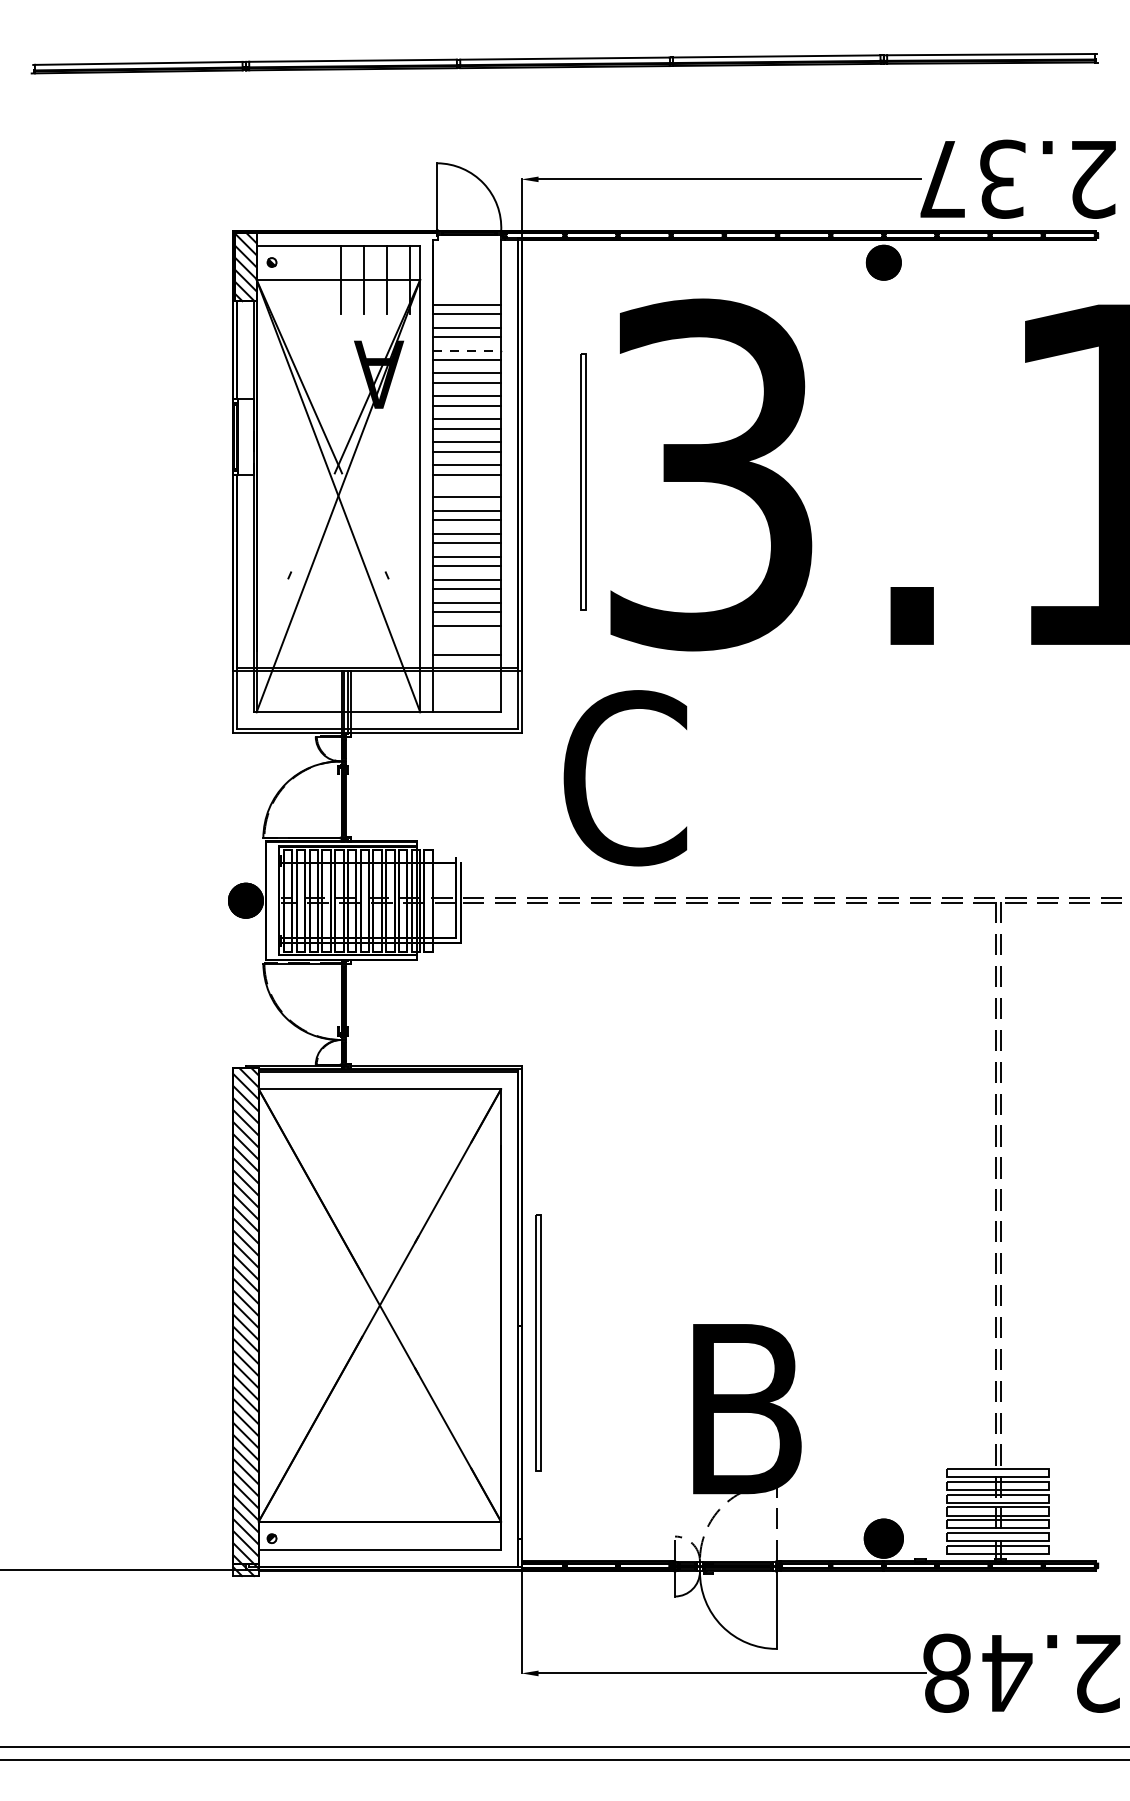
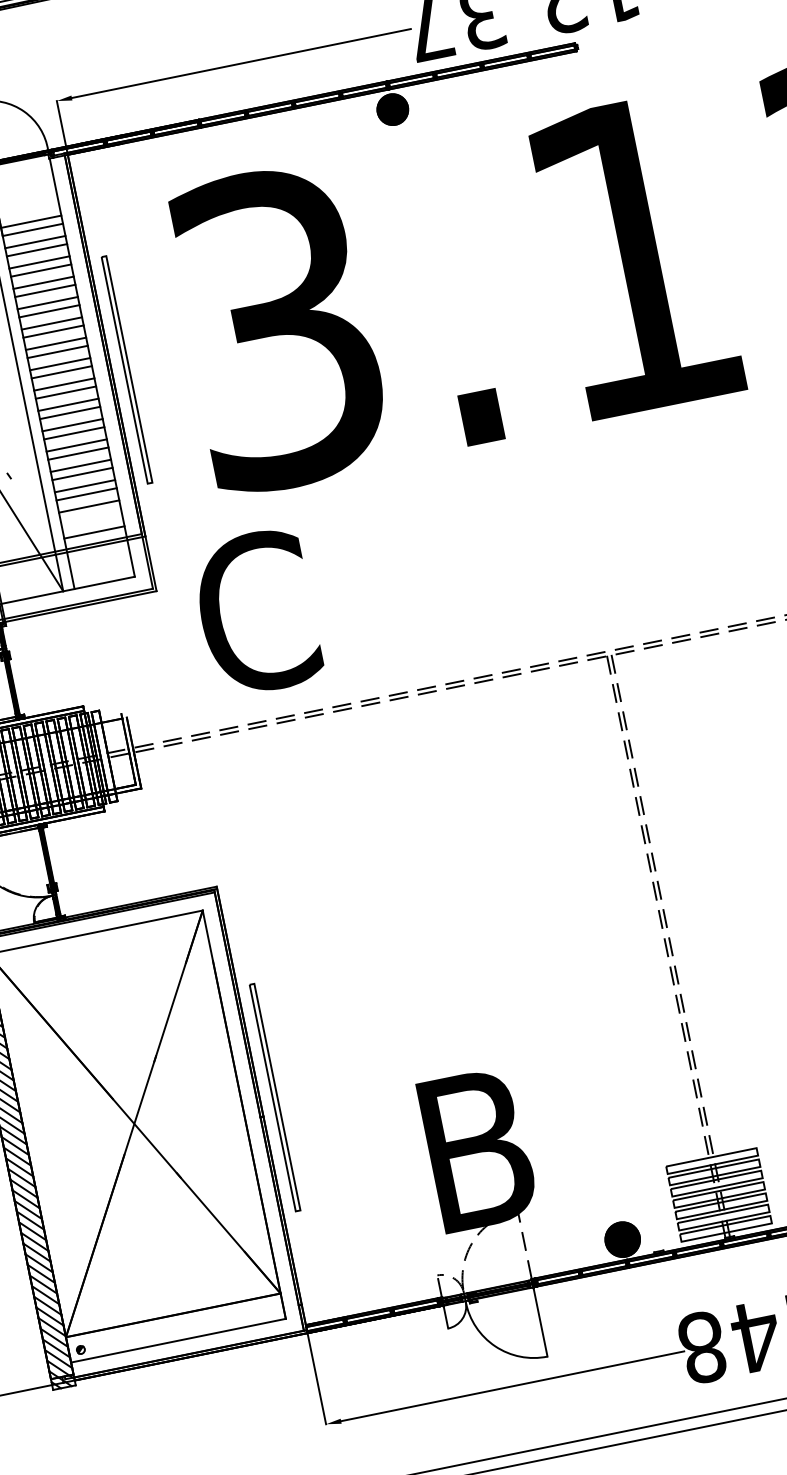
line: (467, 350) -> (39, 262), dashed -> solid
part: (583, 481) -> (127, 369), moved
line: (467, 488) -> (64, 384), added
part: (538, 1342) -> (275, 1097), moved

